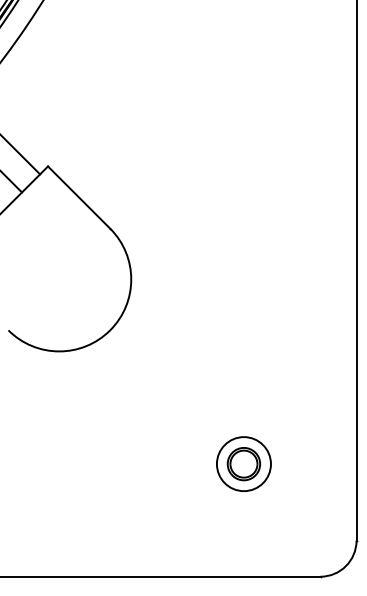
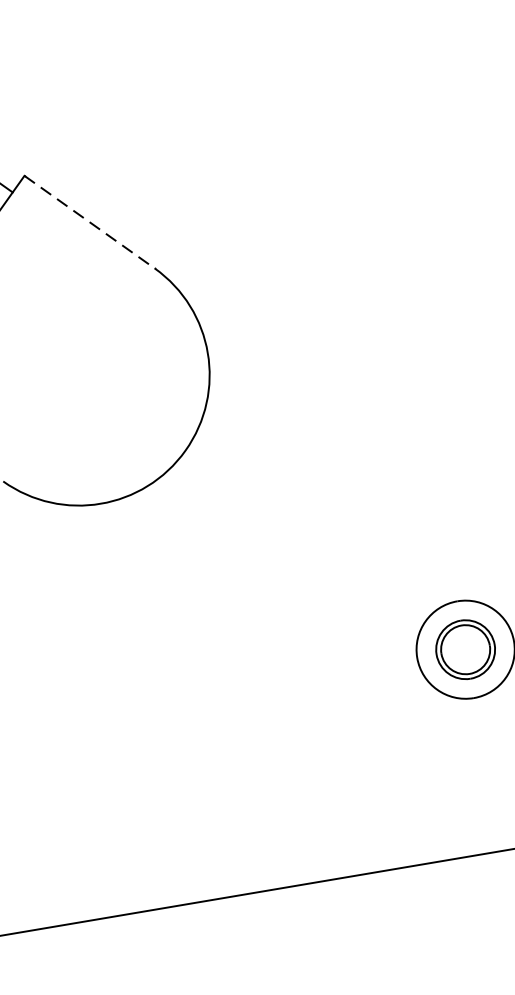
line: (79, 197) -> (90, 221), solid -> dashed

